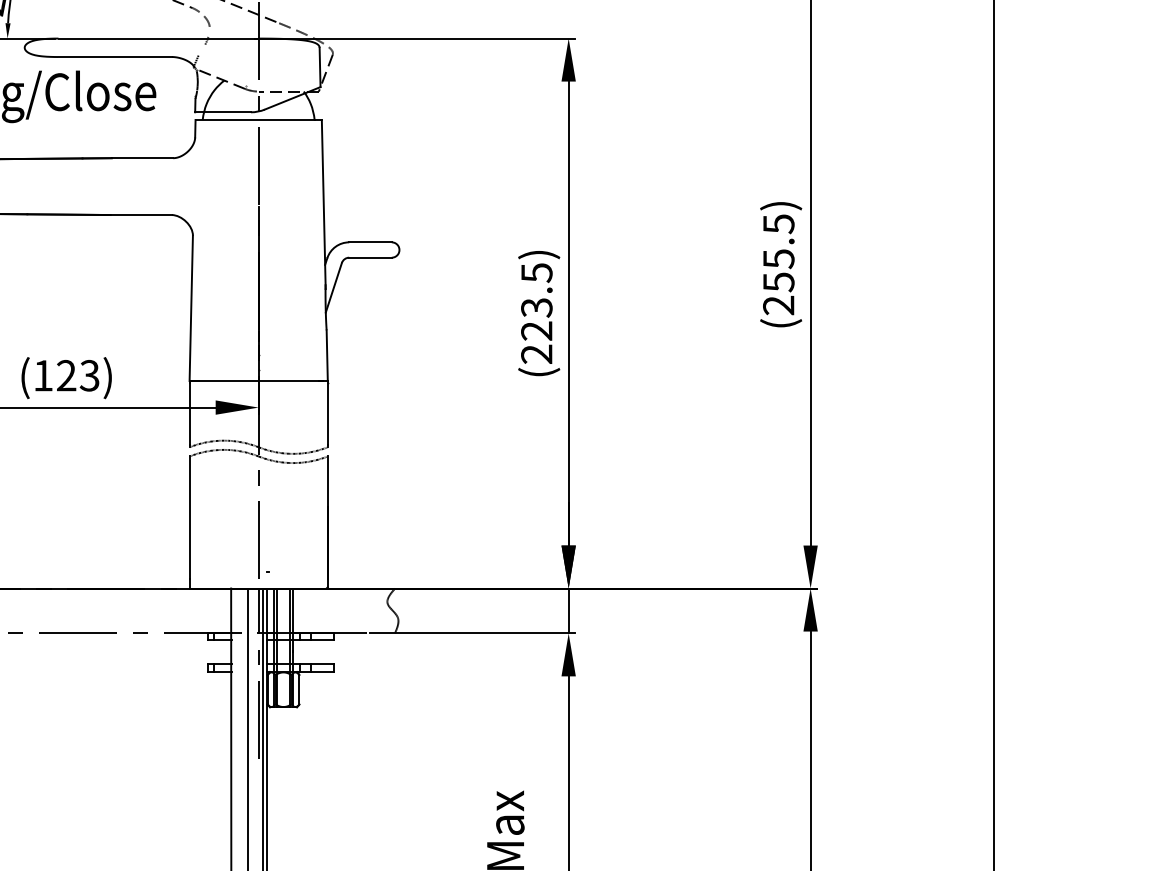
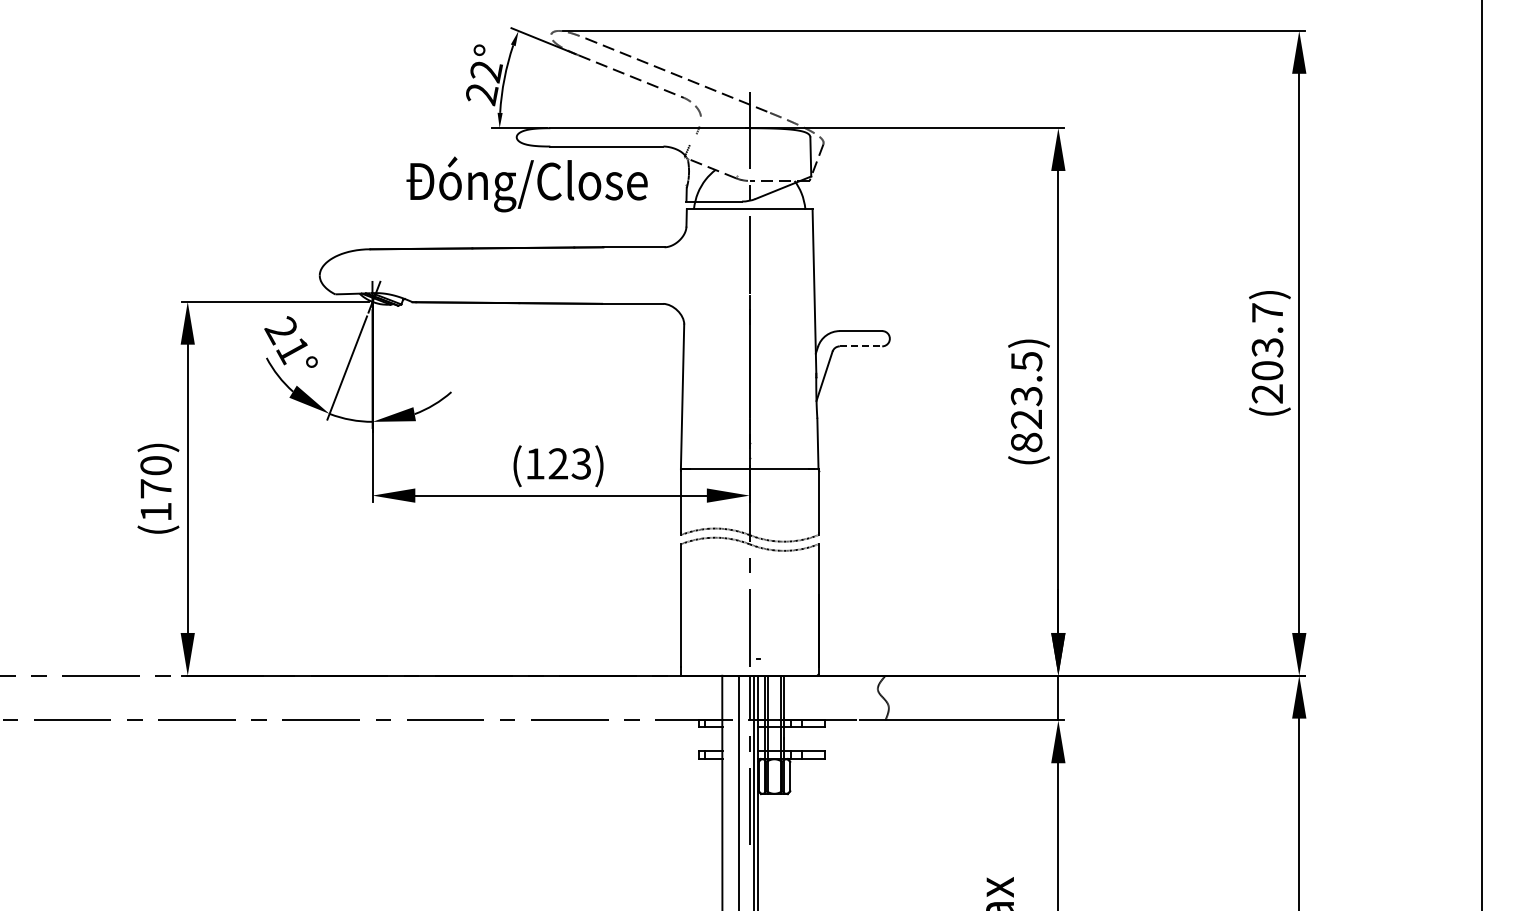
text: (778, 252) -> (1267, 341), (255.5) -> (203.7)
line: (370, 257) -> (861, 346), solid -> dashed
text: (536, 354) -> (1026, 442), (223.5) -> (823.5)

